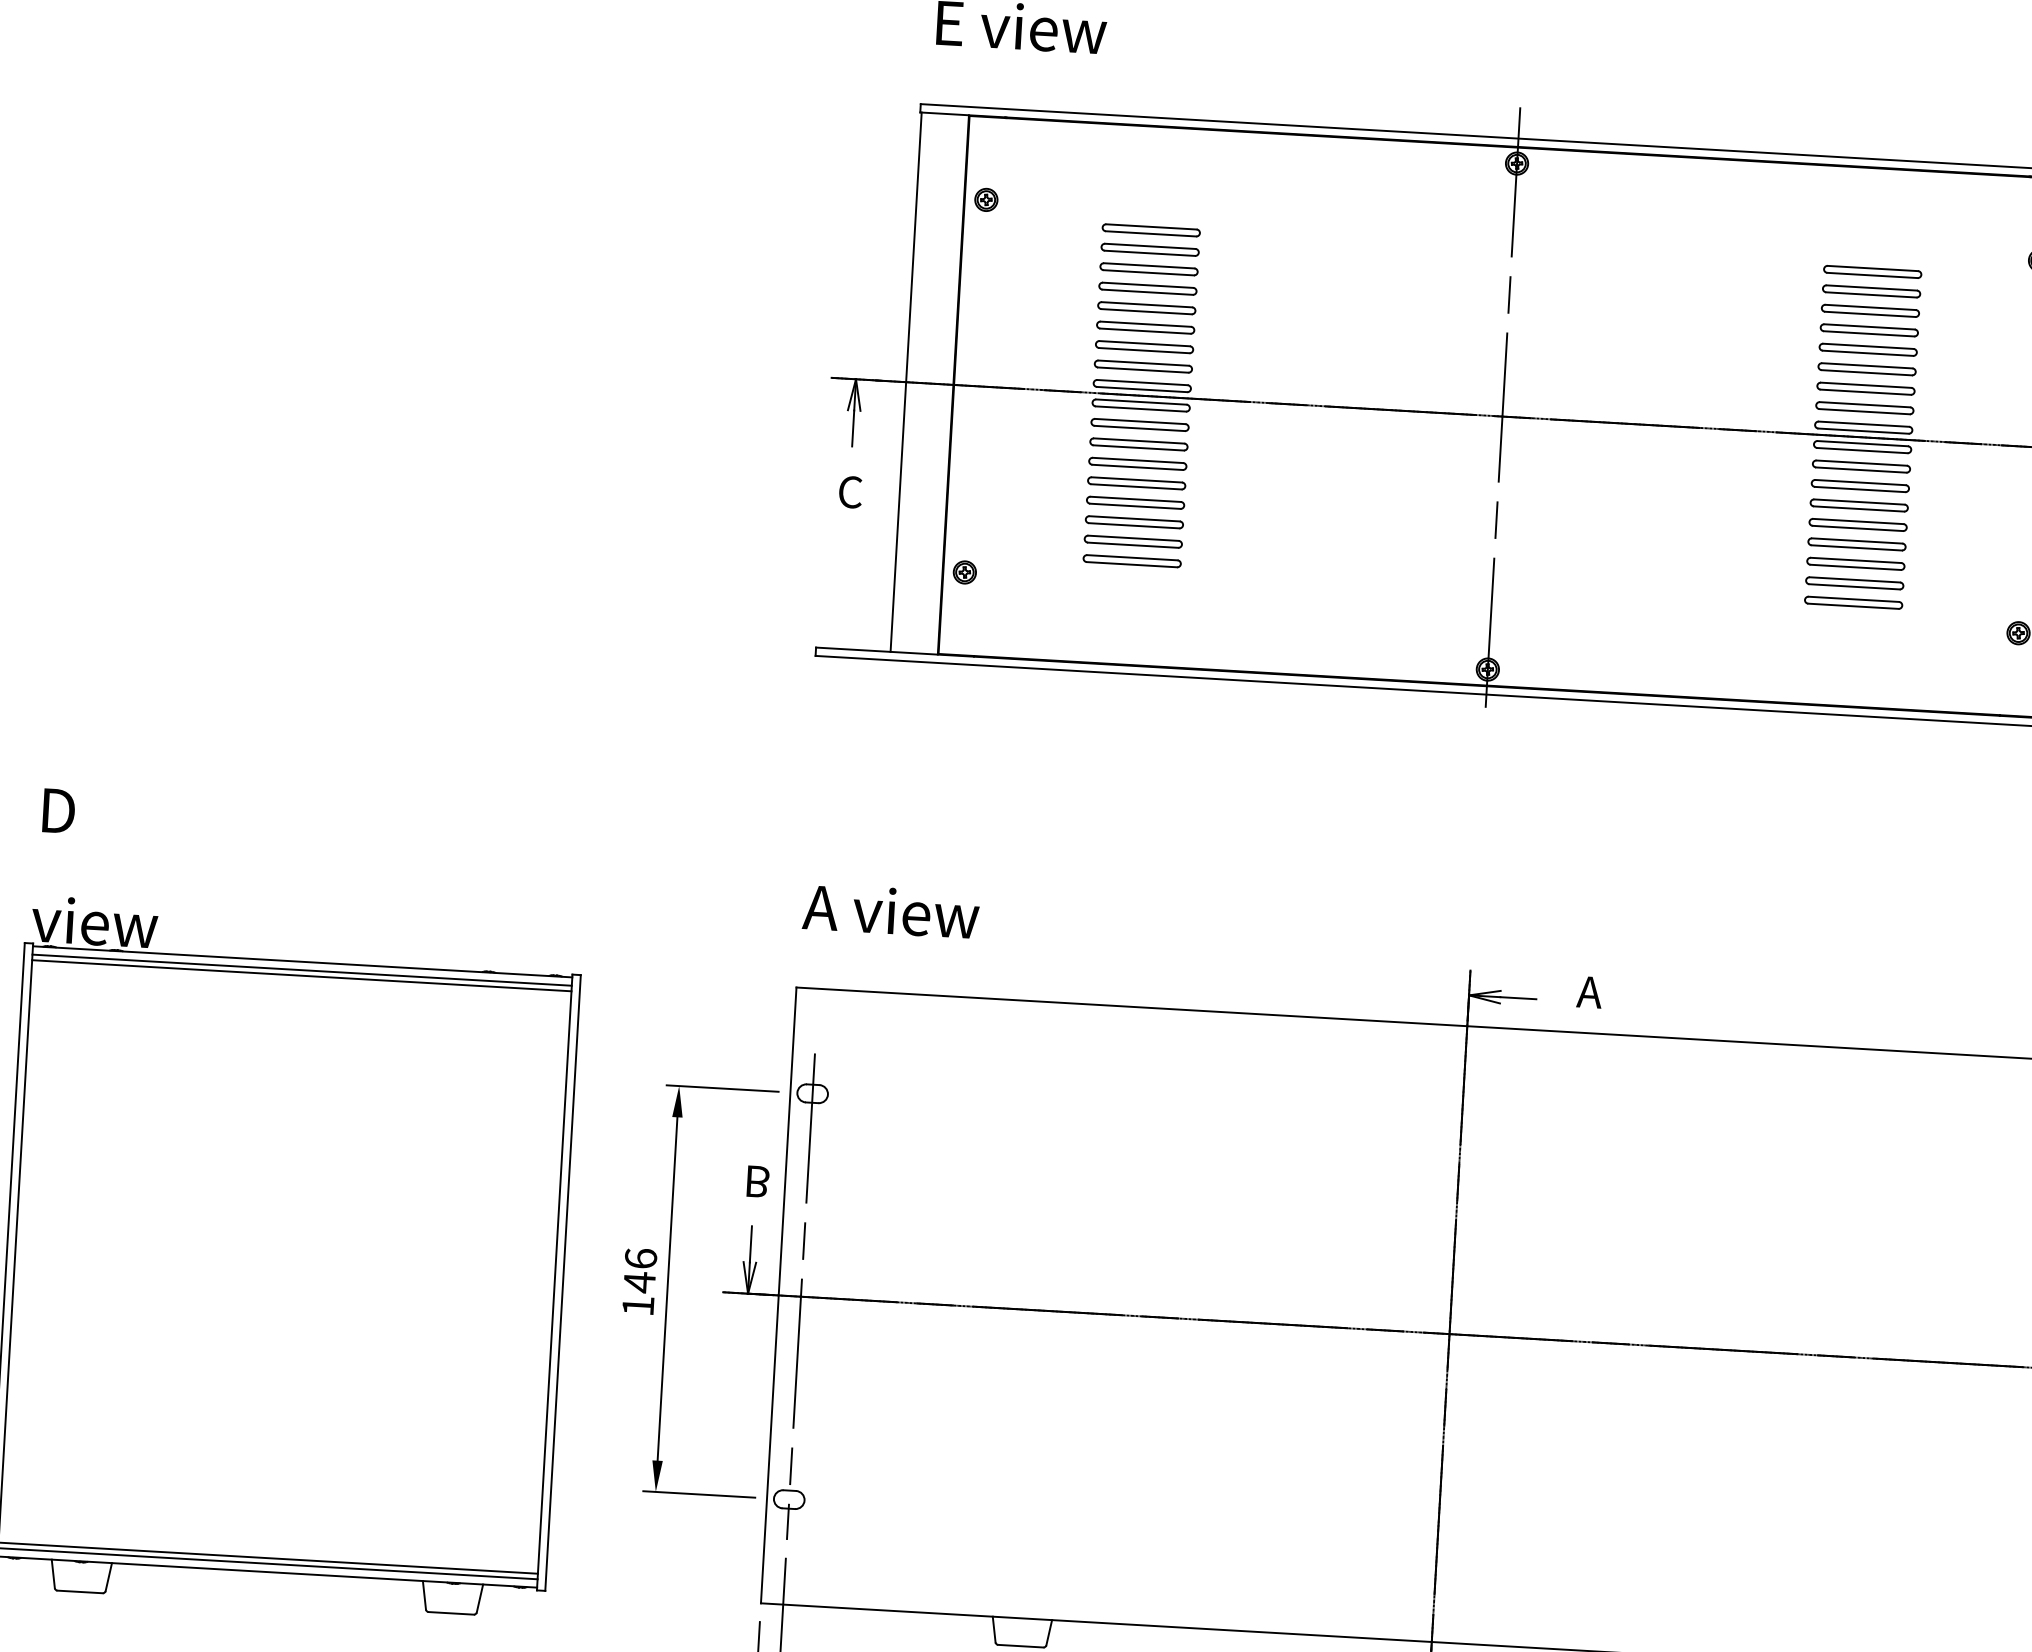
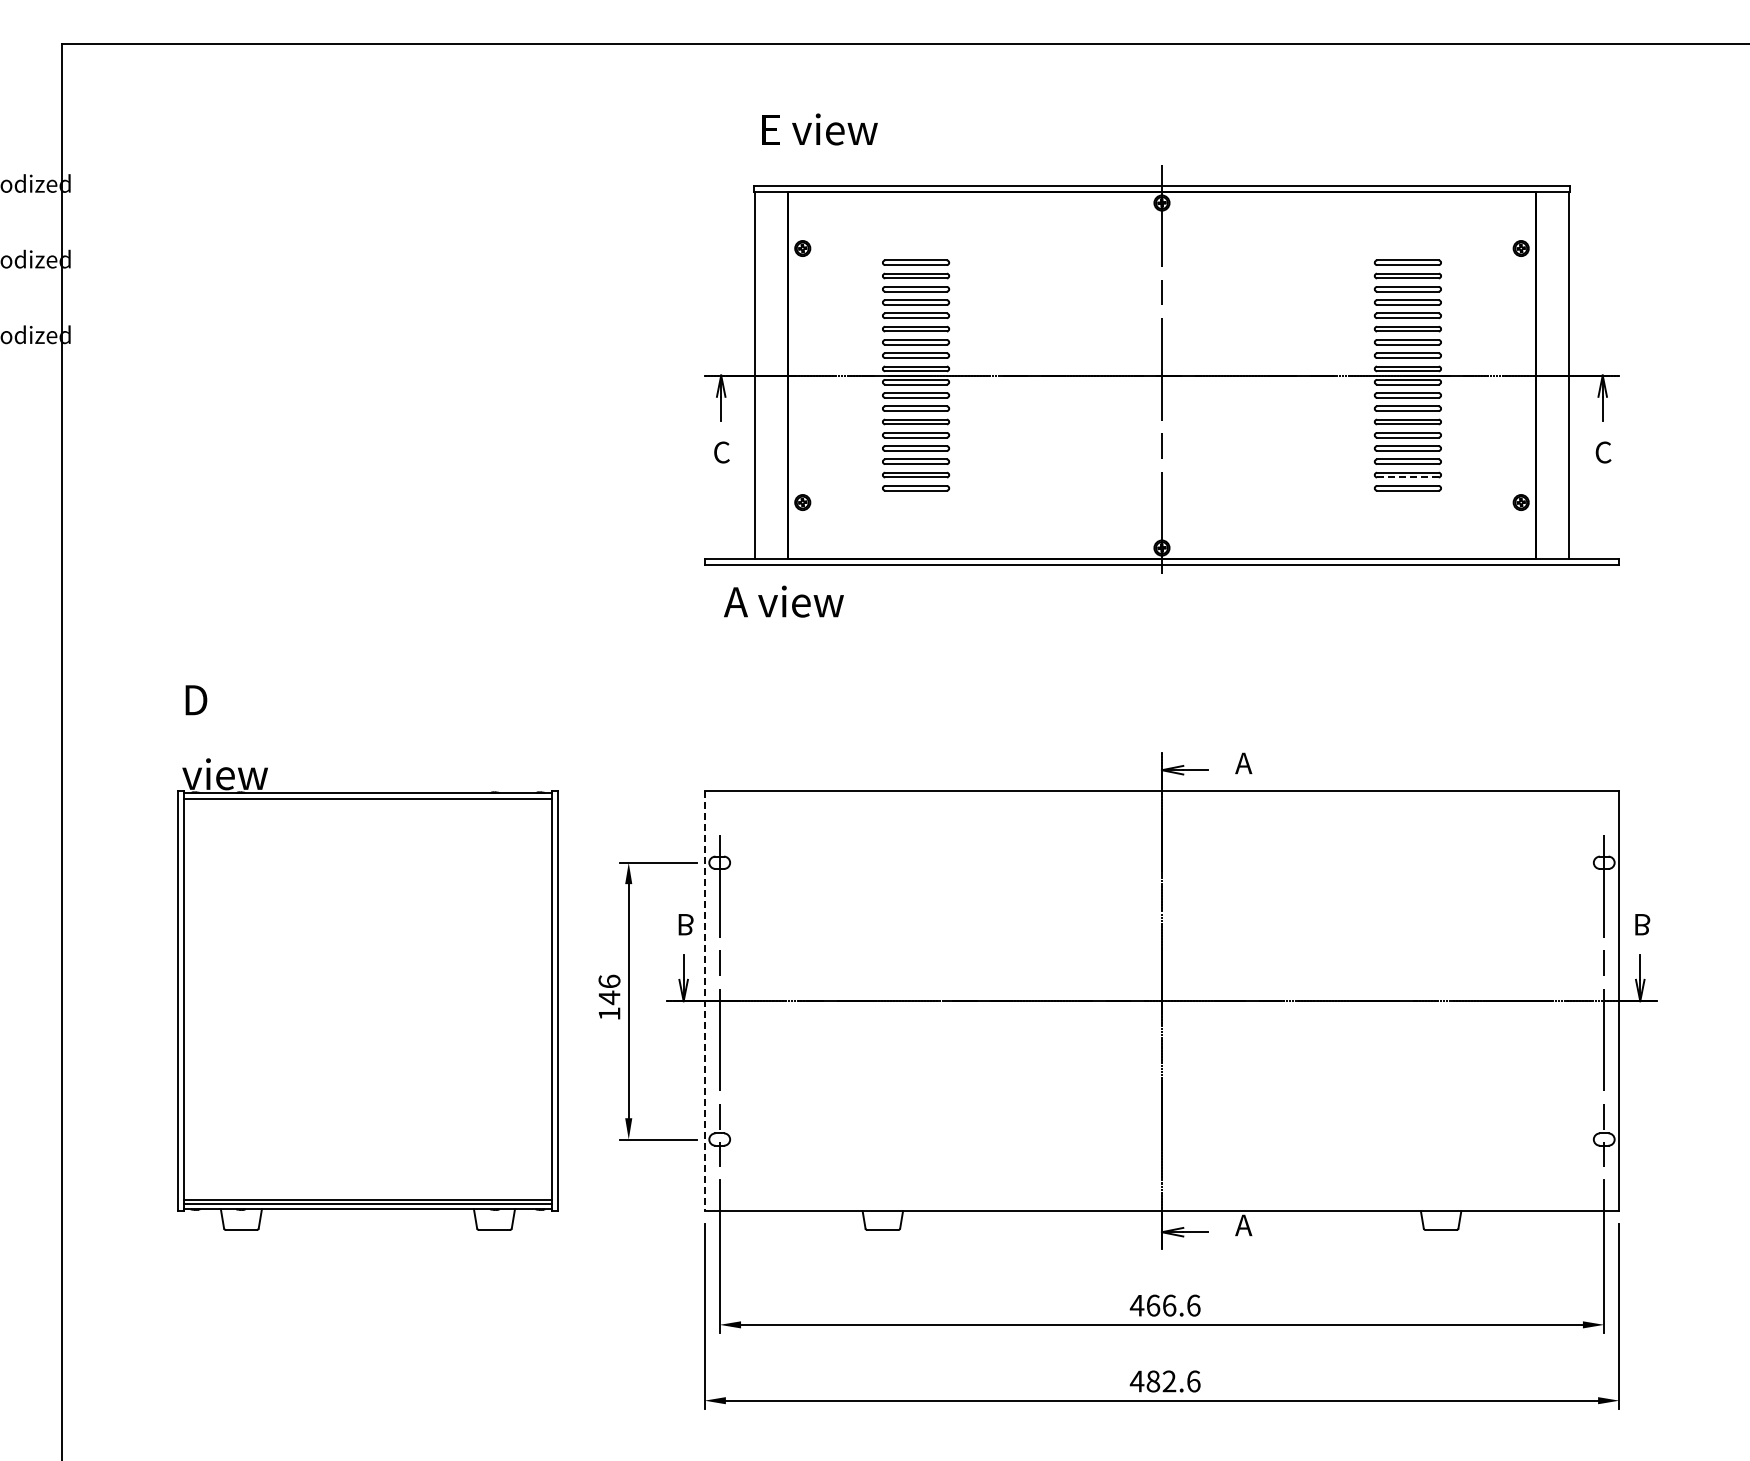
line: (1853, 586) -> (1407, 477), solid -> dashed
text: (890, 910) -> (783, 601), moved
line: (301, 975) -> (367, 802), removed
line: (778, 1295) -> (704, 1001), solid -> dashed

